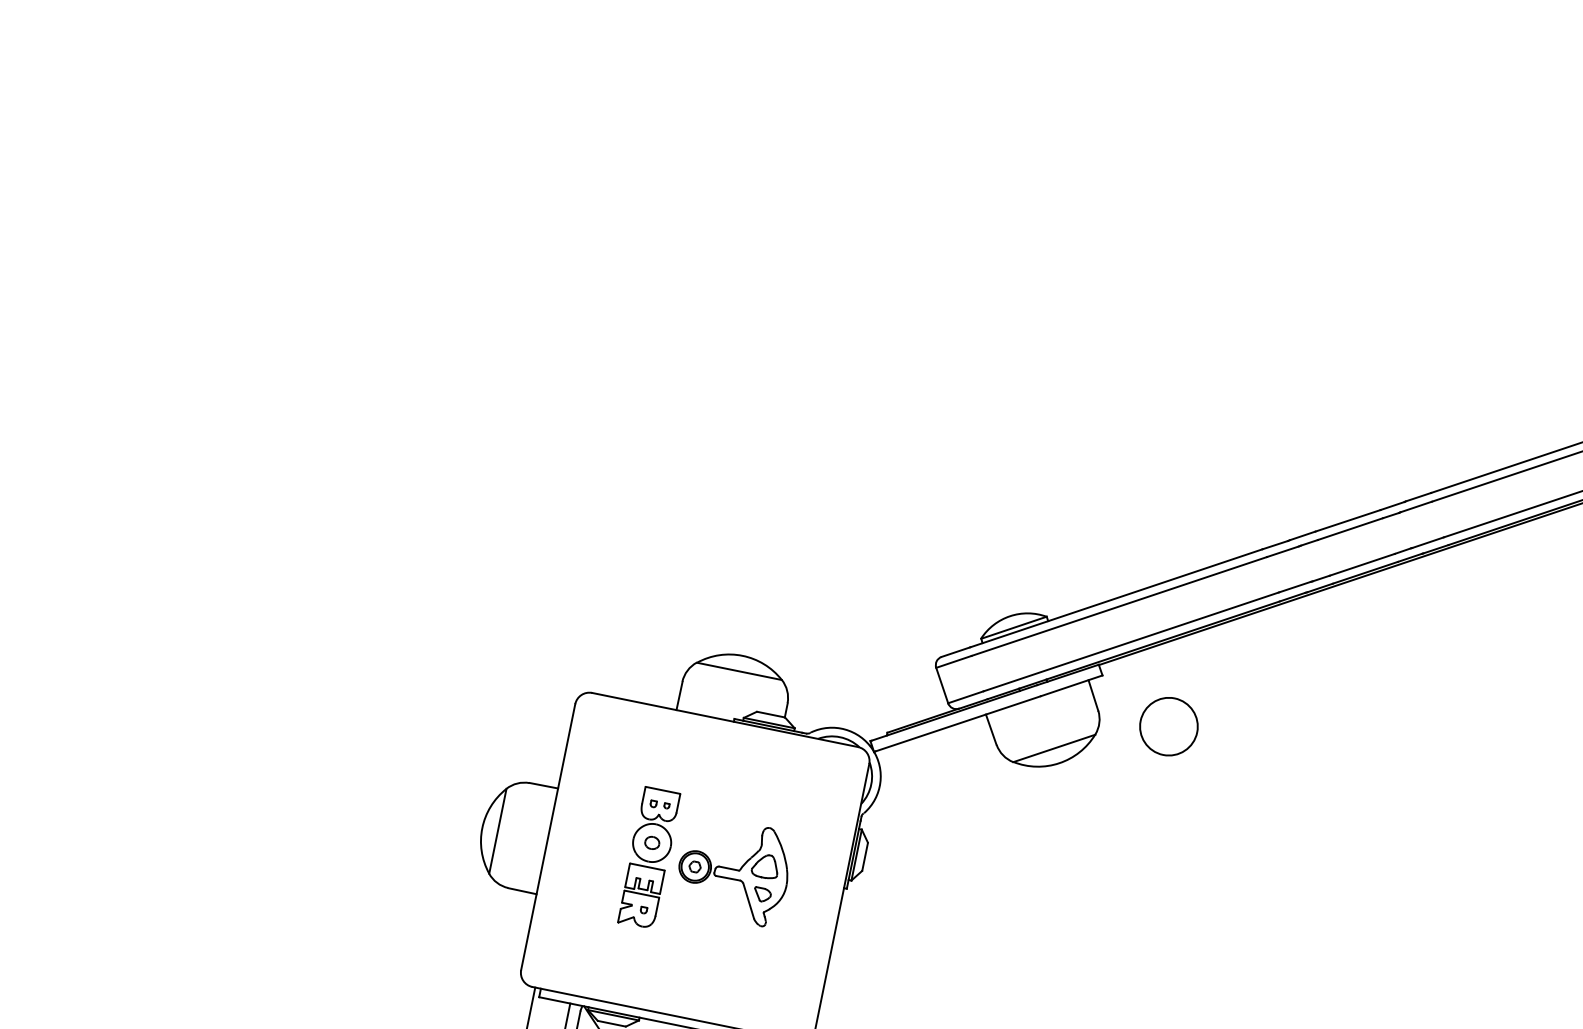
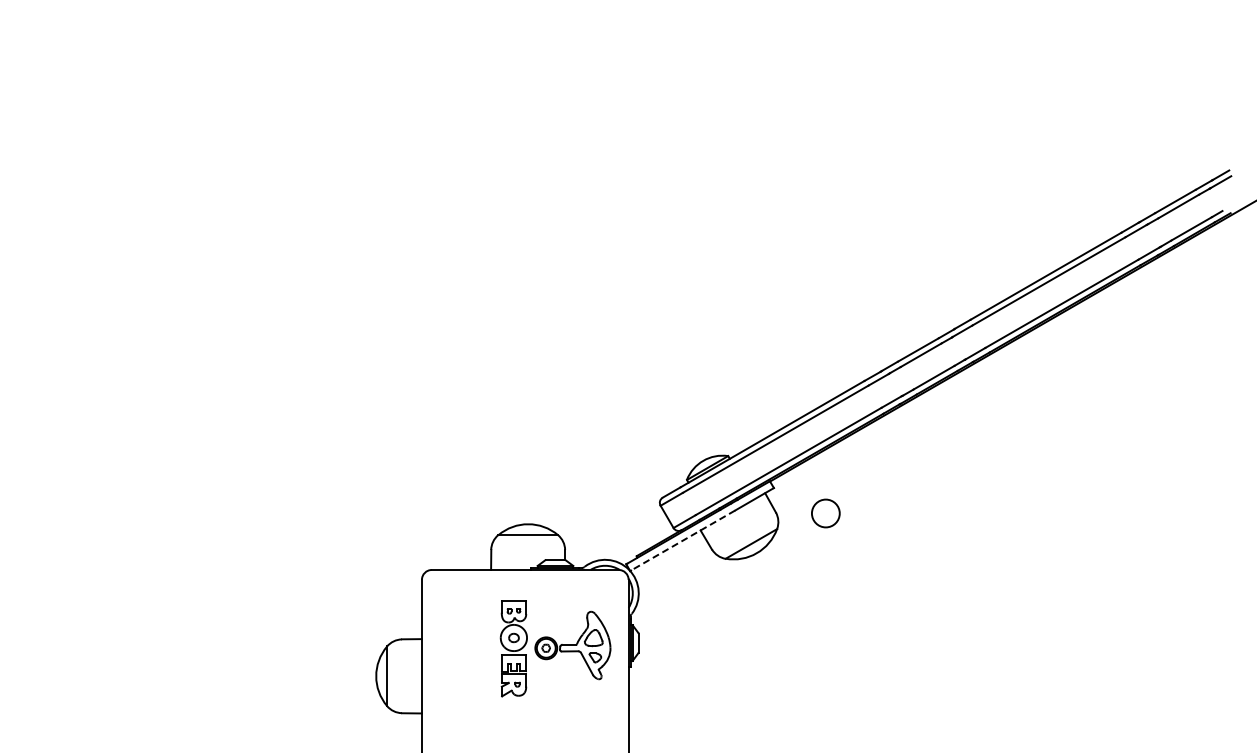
line: (957, 723) -> (682, 540), solid -> dashed
circle: (1168, 726) -> (825, 513), size x0.7
part: (708, 869) -> (555, 648), moved

